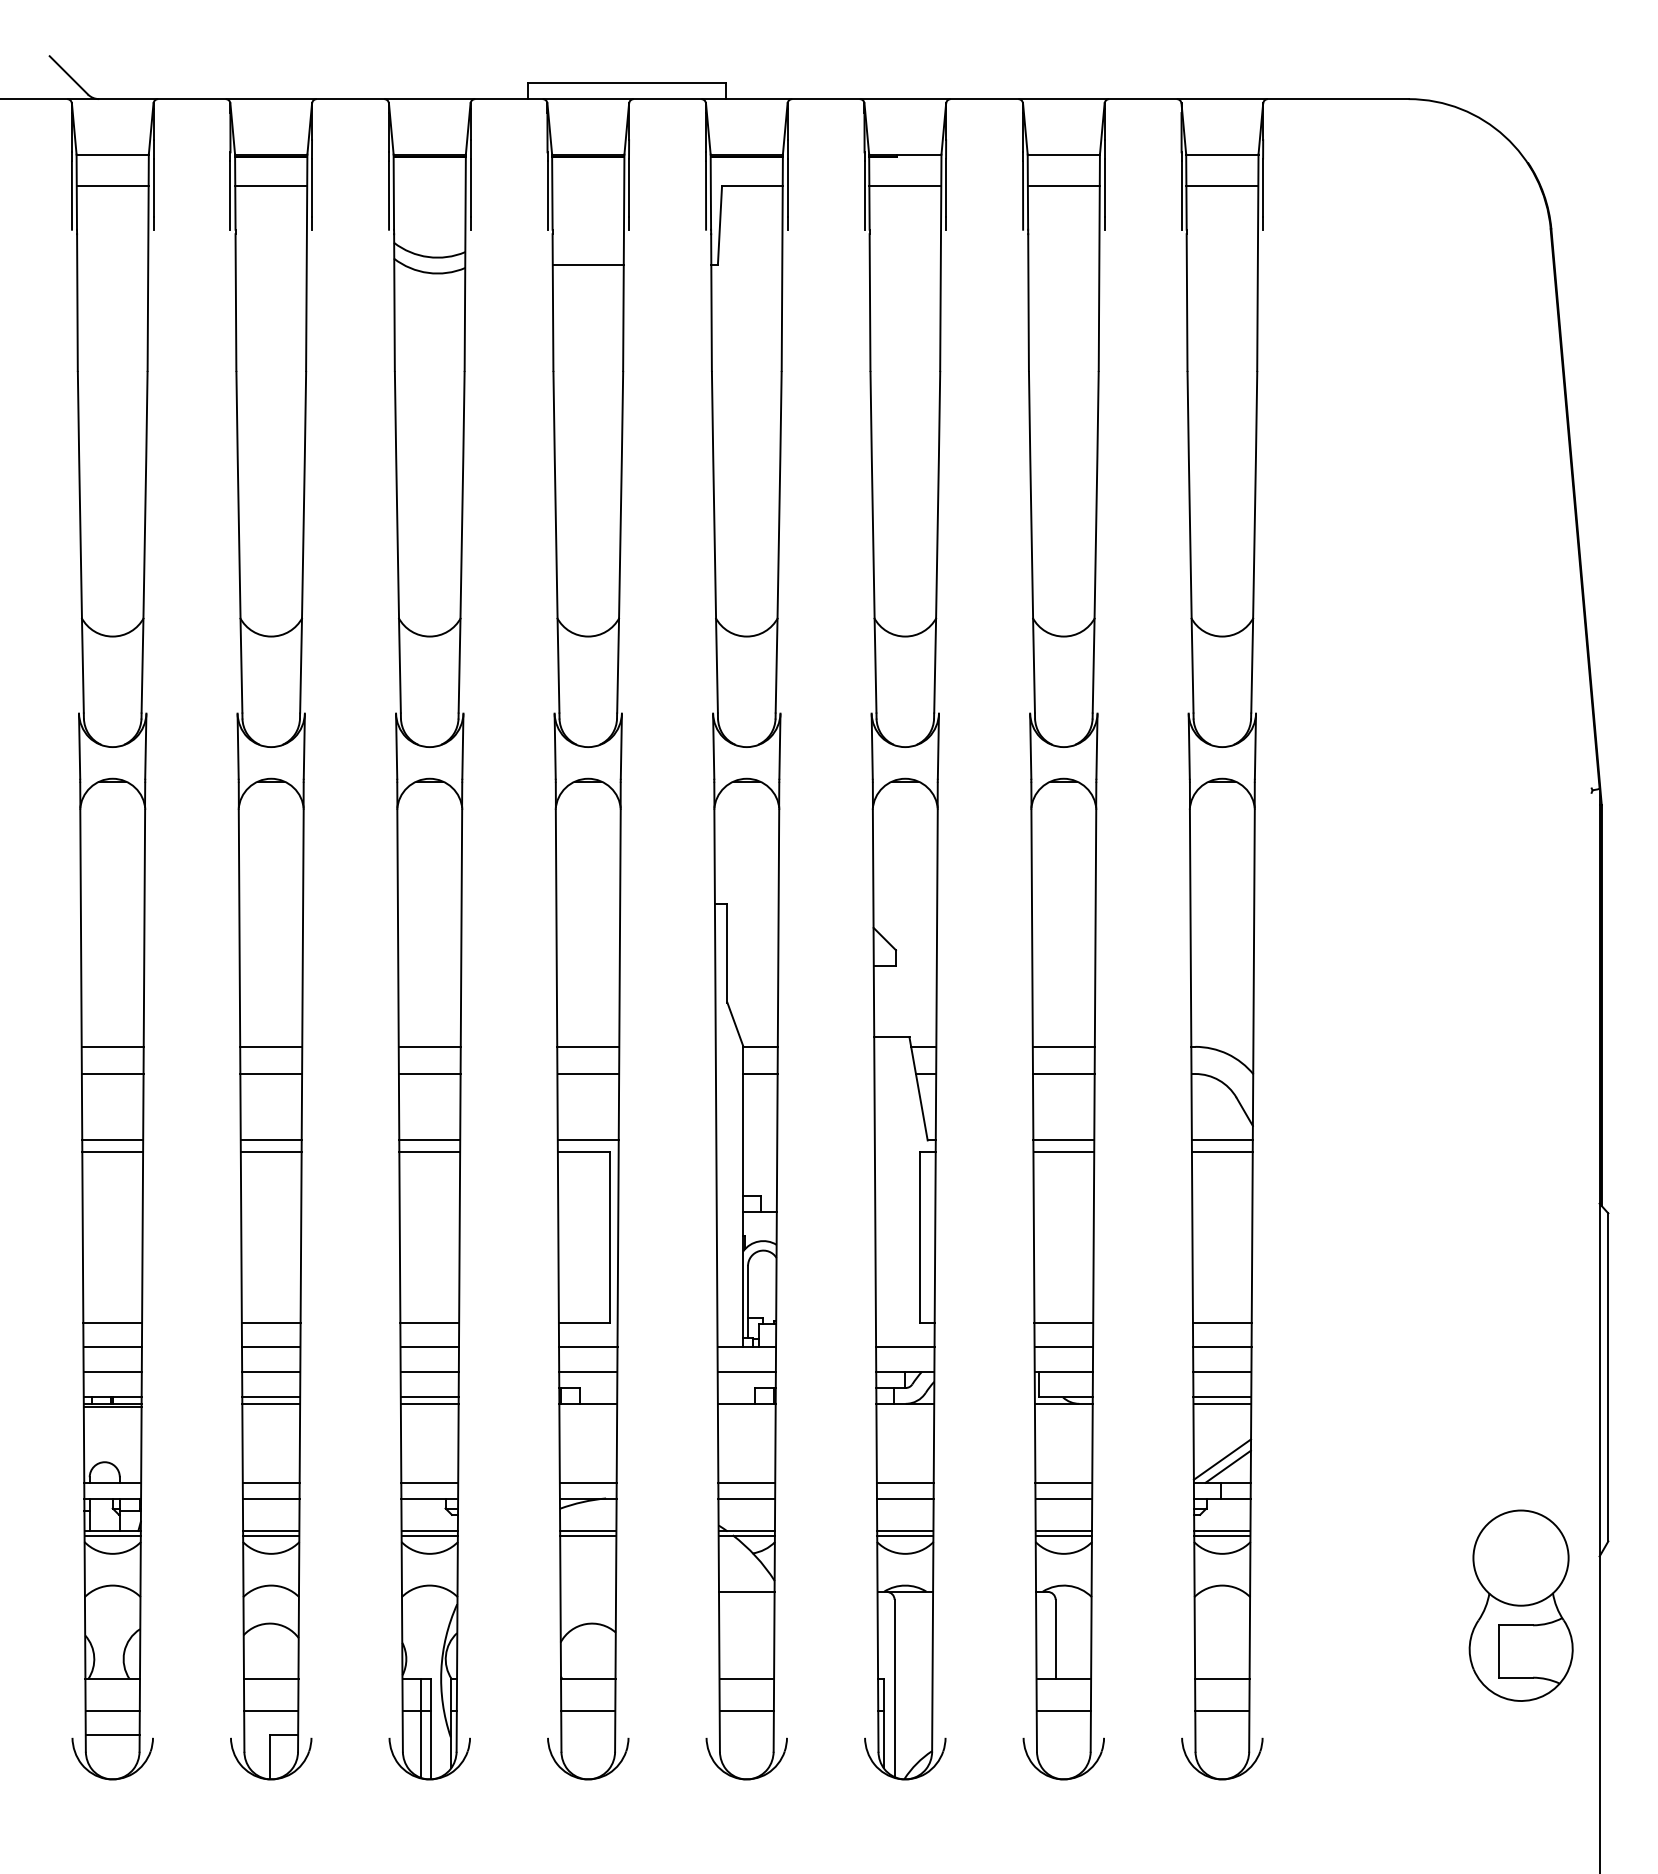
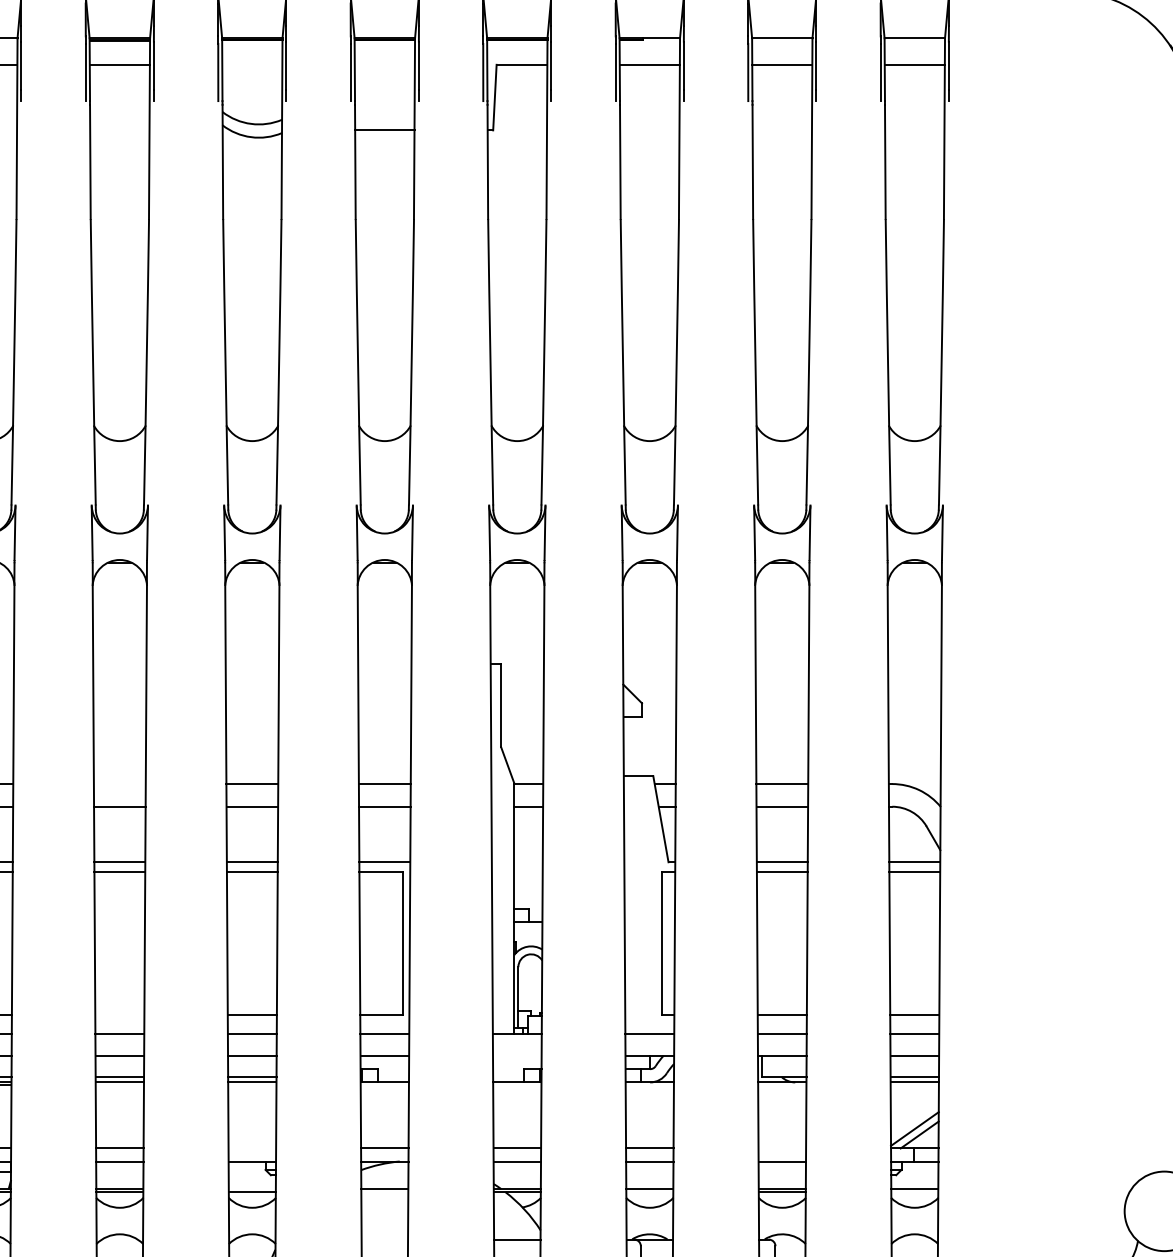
line: (271, 1046) -> (120, 783), removed
line: (270, 1322) -> (119, 1014), removed
line: (746, 1371) -> (517, 1055), removed
line: (429, 1482) -> (252, 1148), removed
line: (1063, 1482) -> (782, 1148), removed
line: (429, 1531) -> (252, 1189), removed
line: (588, 1535) -> (385, 1192), removed
line: (905, 1535) -> (649, 1192), removed
line: (1222, 1535) -> (914, 1192), removed

